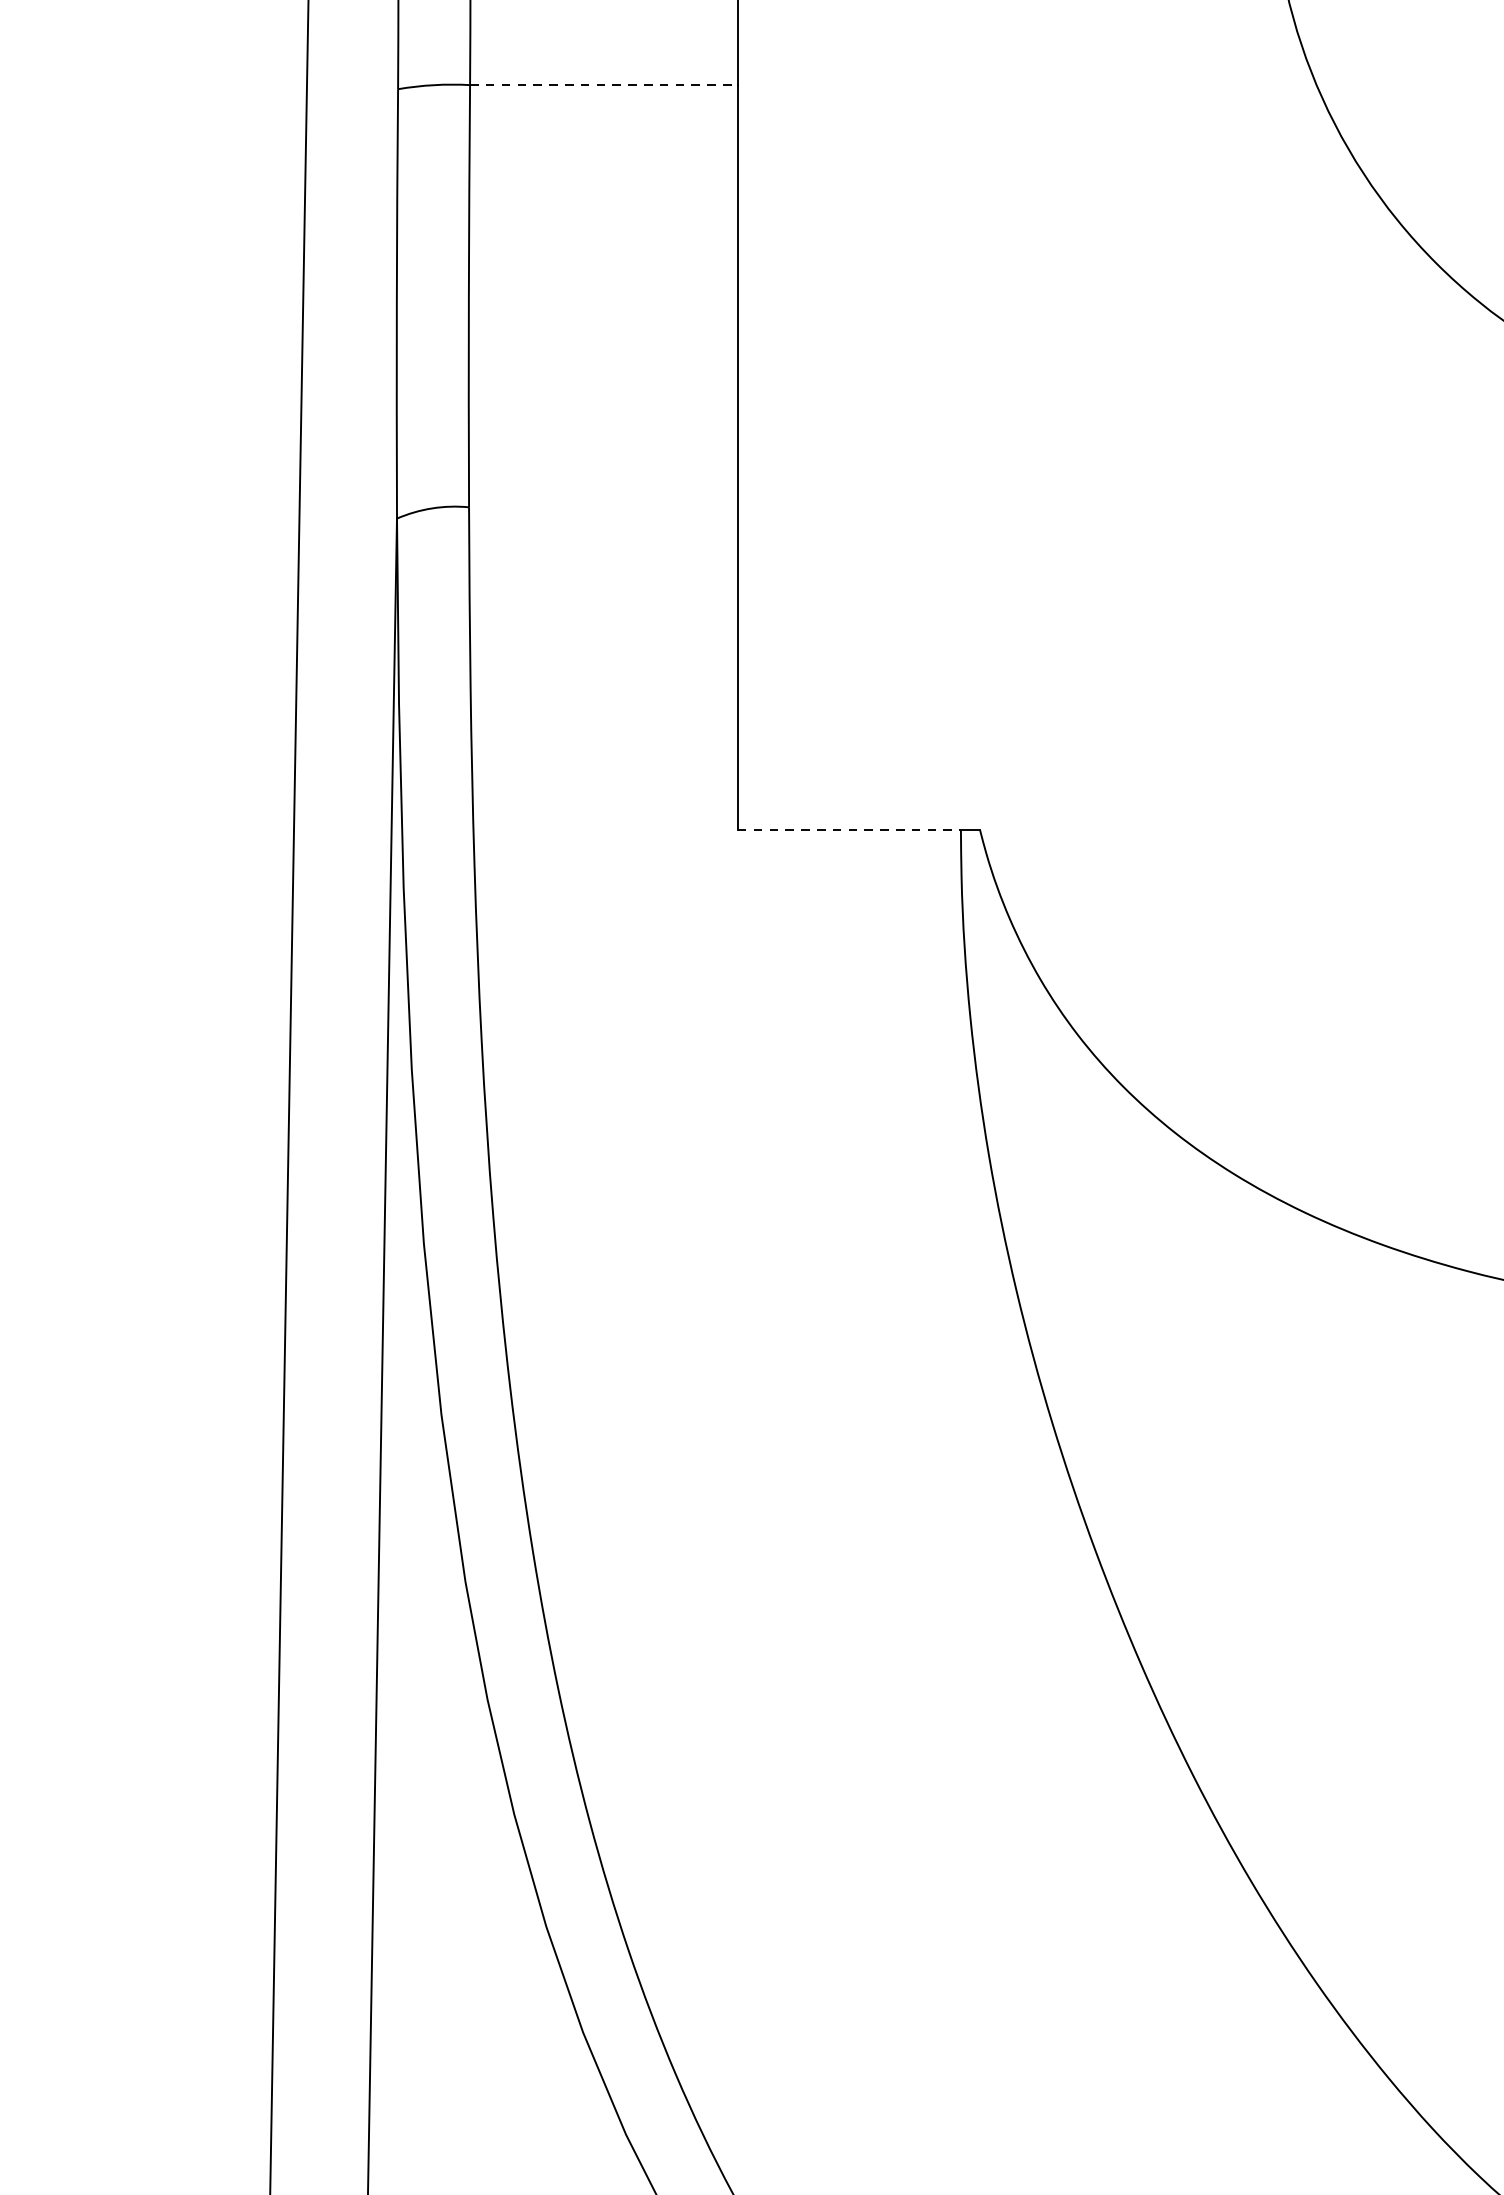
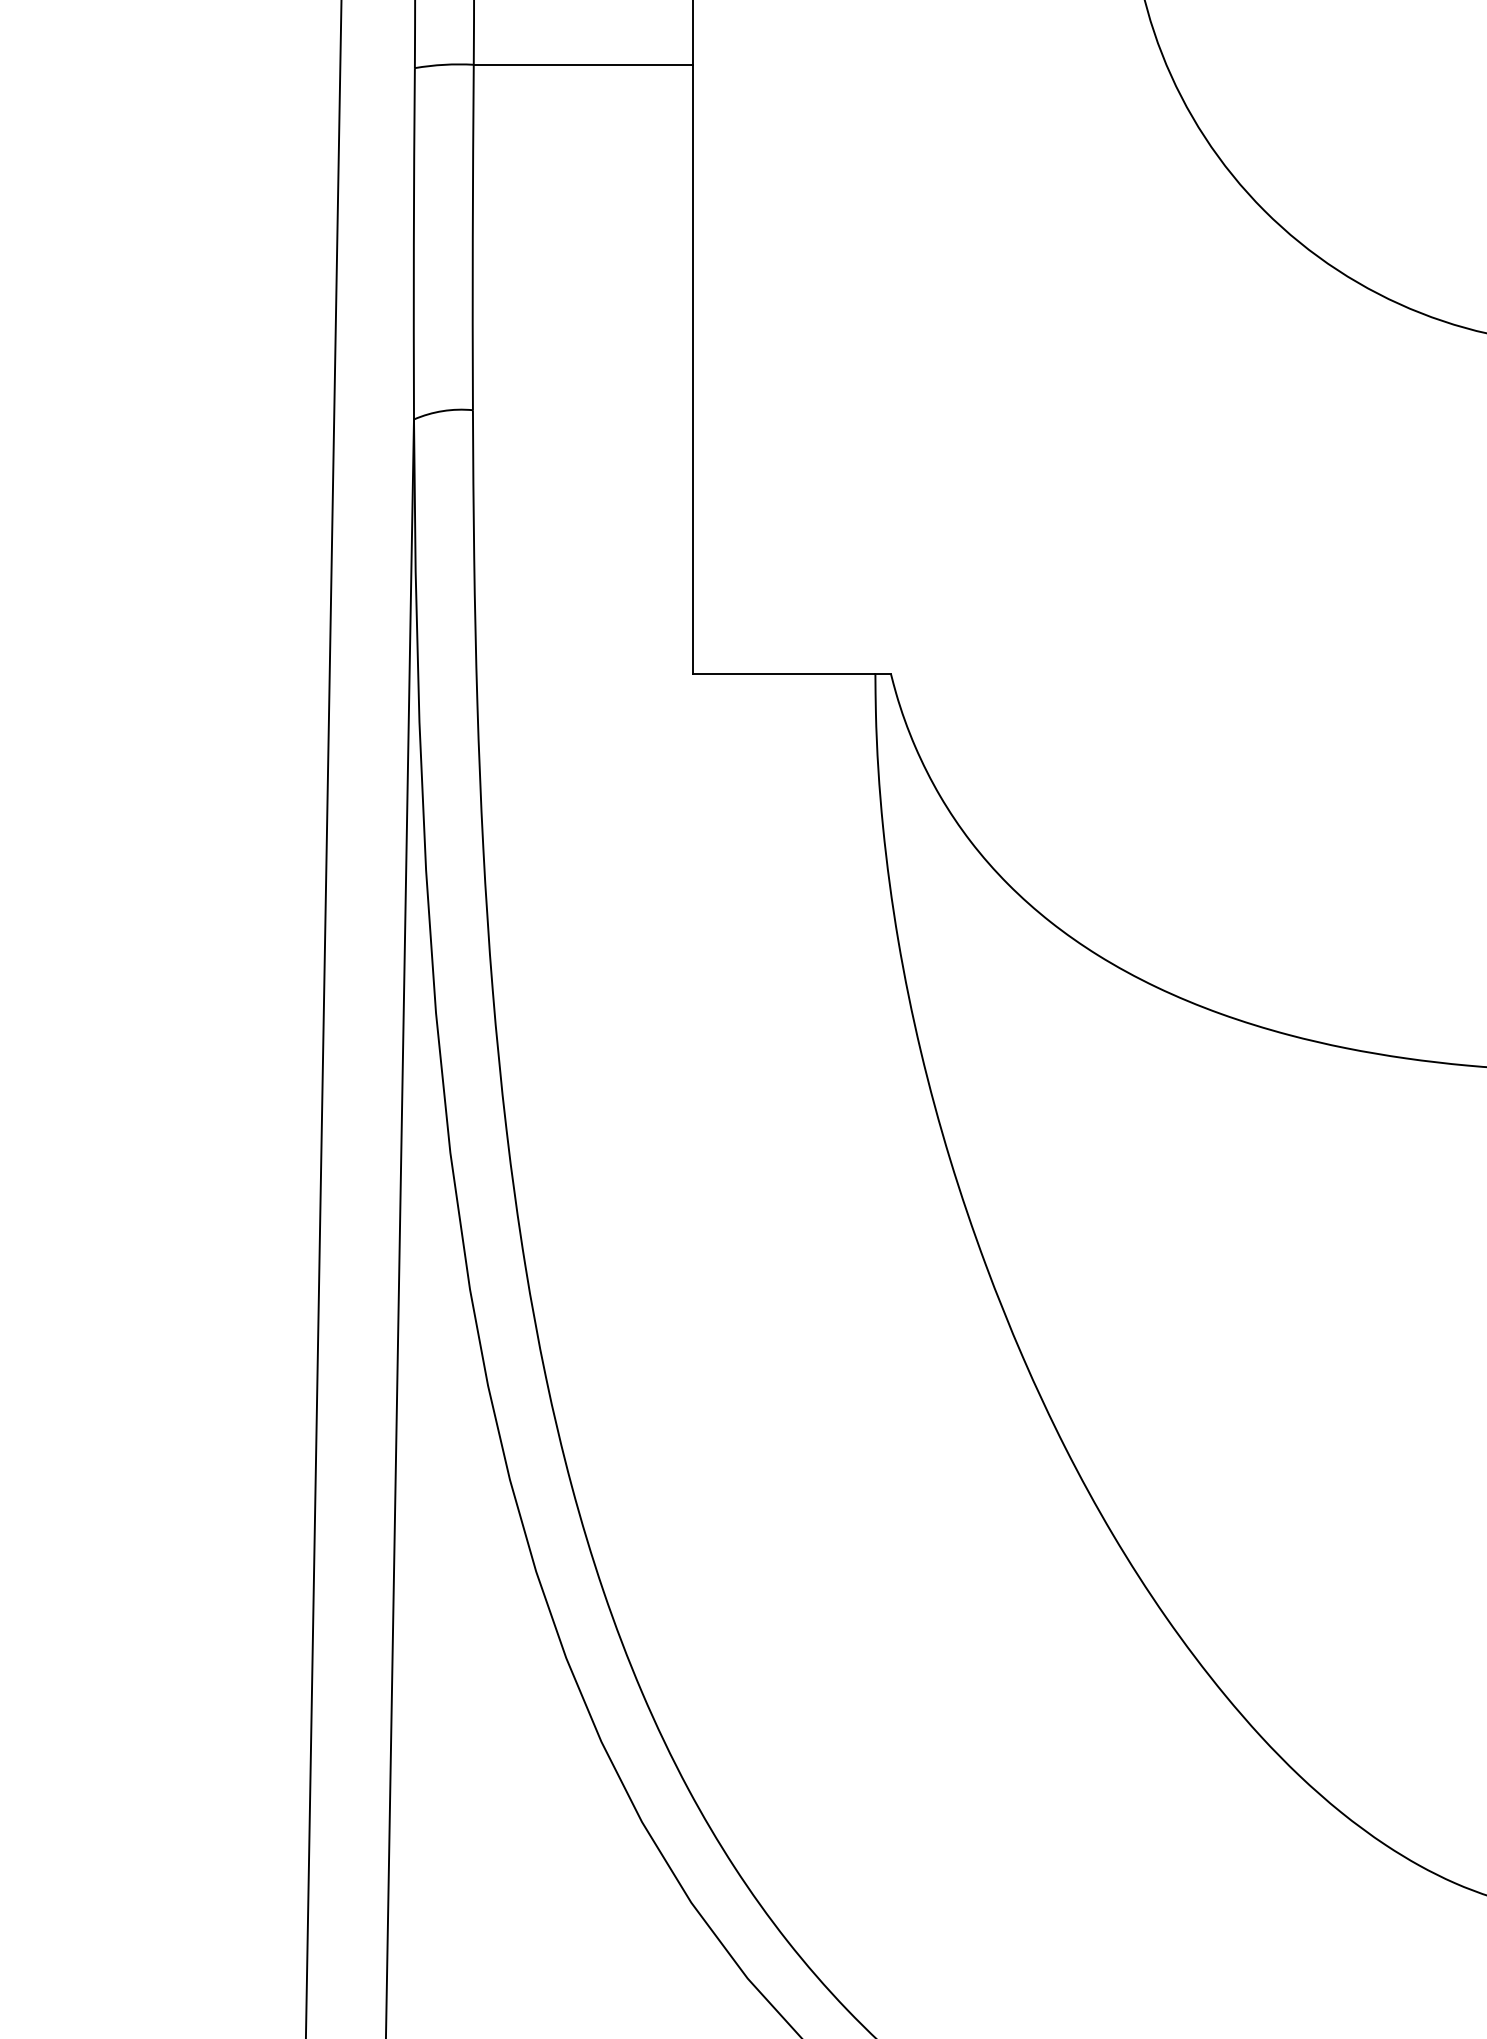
line: (604, 84) -> (583, 64), dashed -> solid
line: (849, 830) -> (784, 674), dashed -> solid

